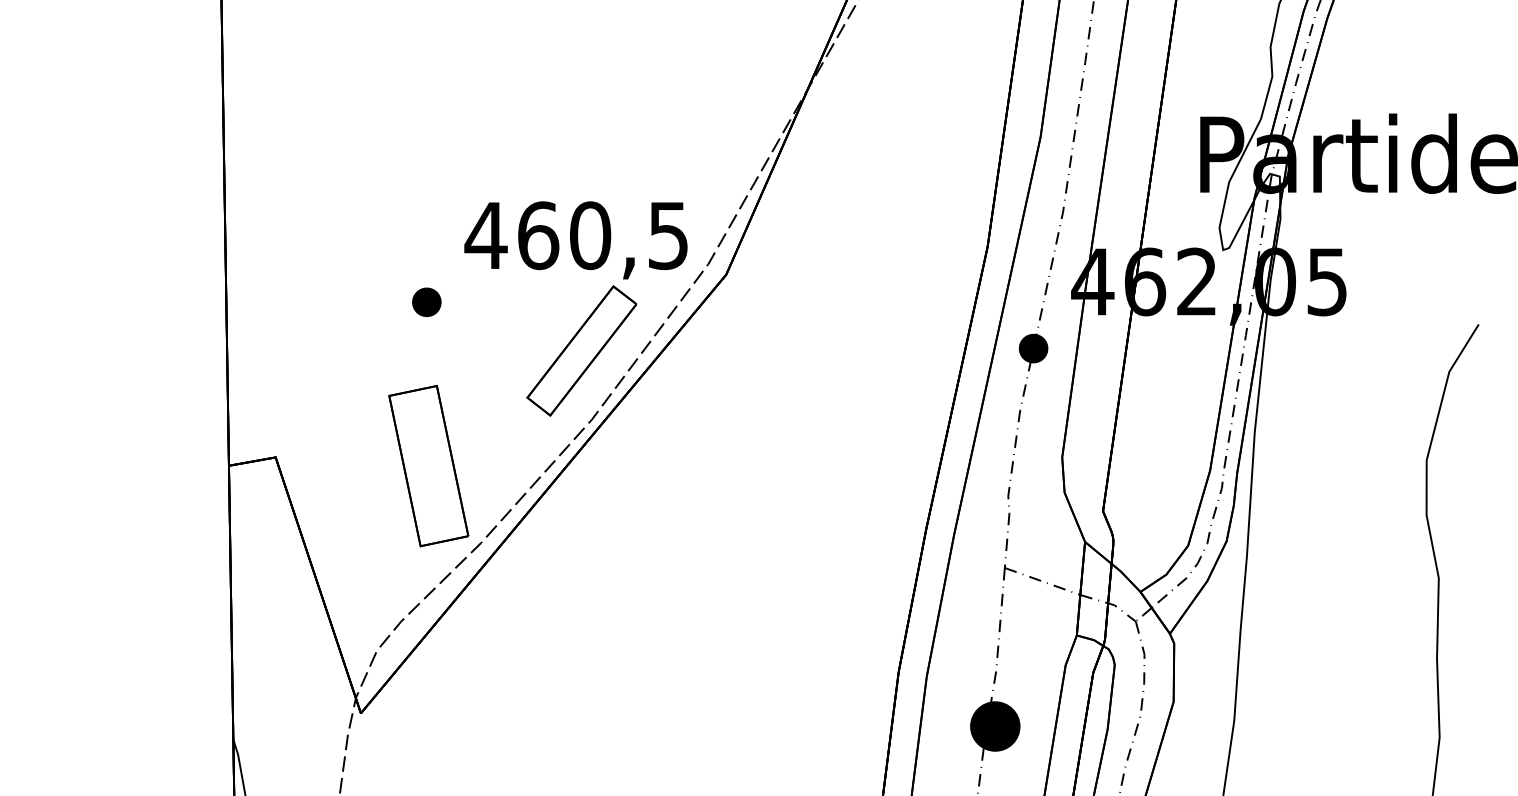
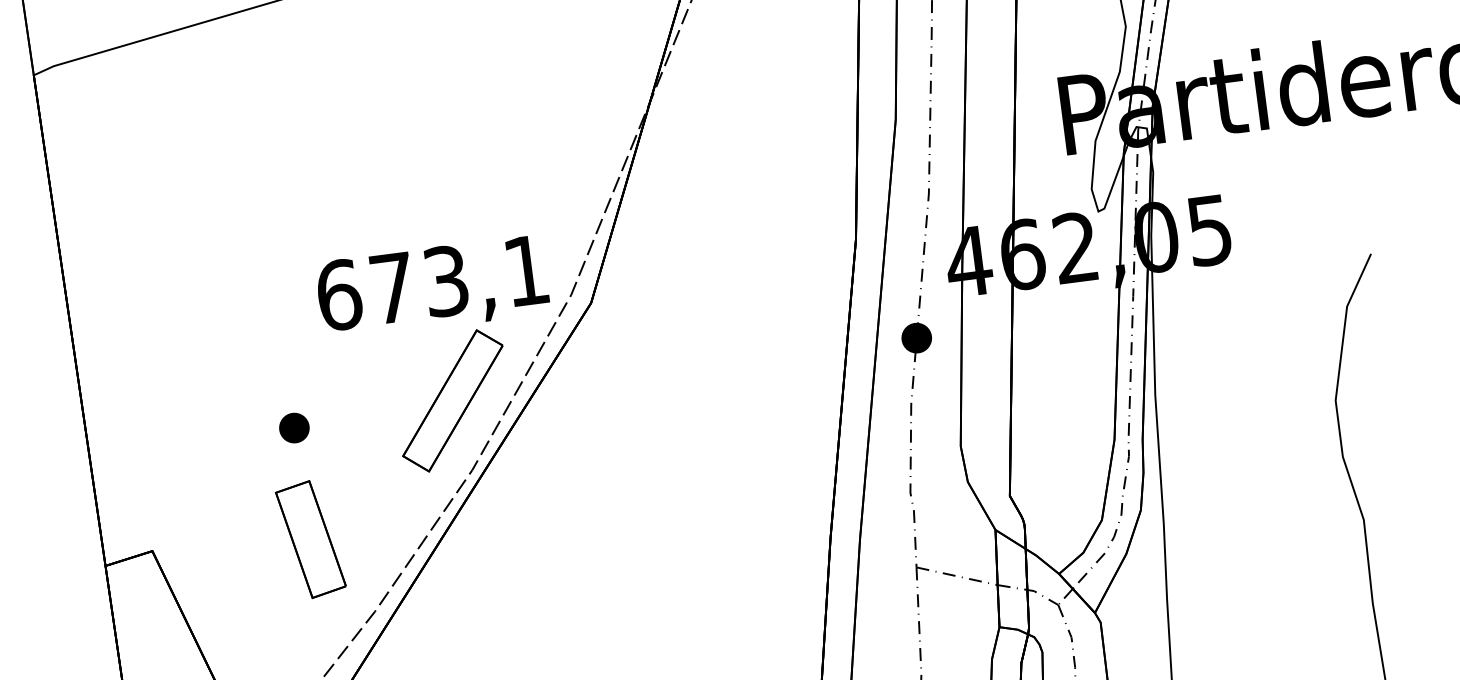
text: (575, 235) -> (430, 283), 460,5 -> 673,1
part: (426, 301) -> (293, 427), moved
part: (428, 465) -> (310, 539), size x0.7

